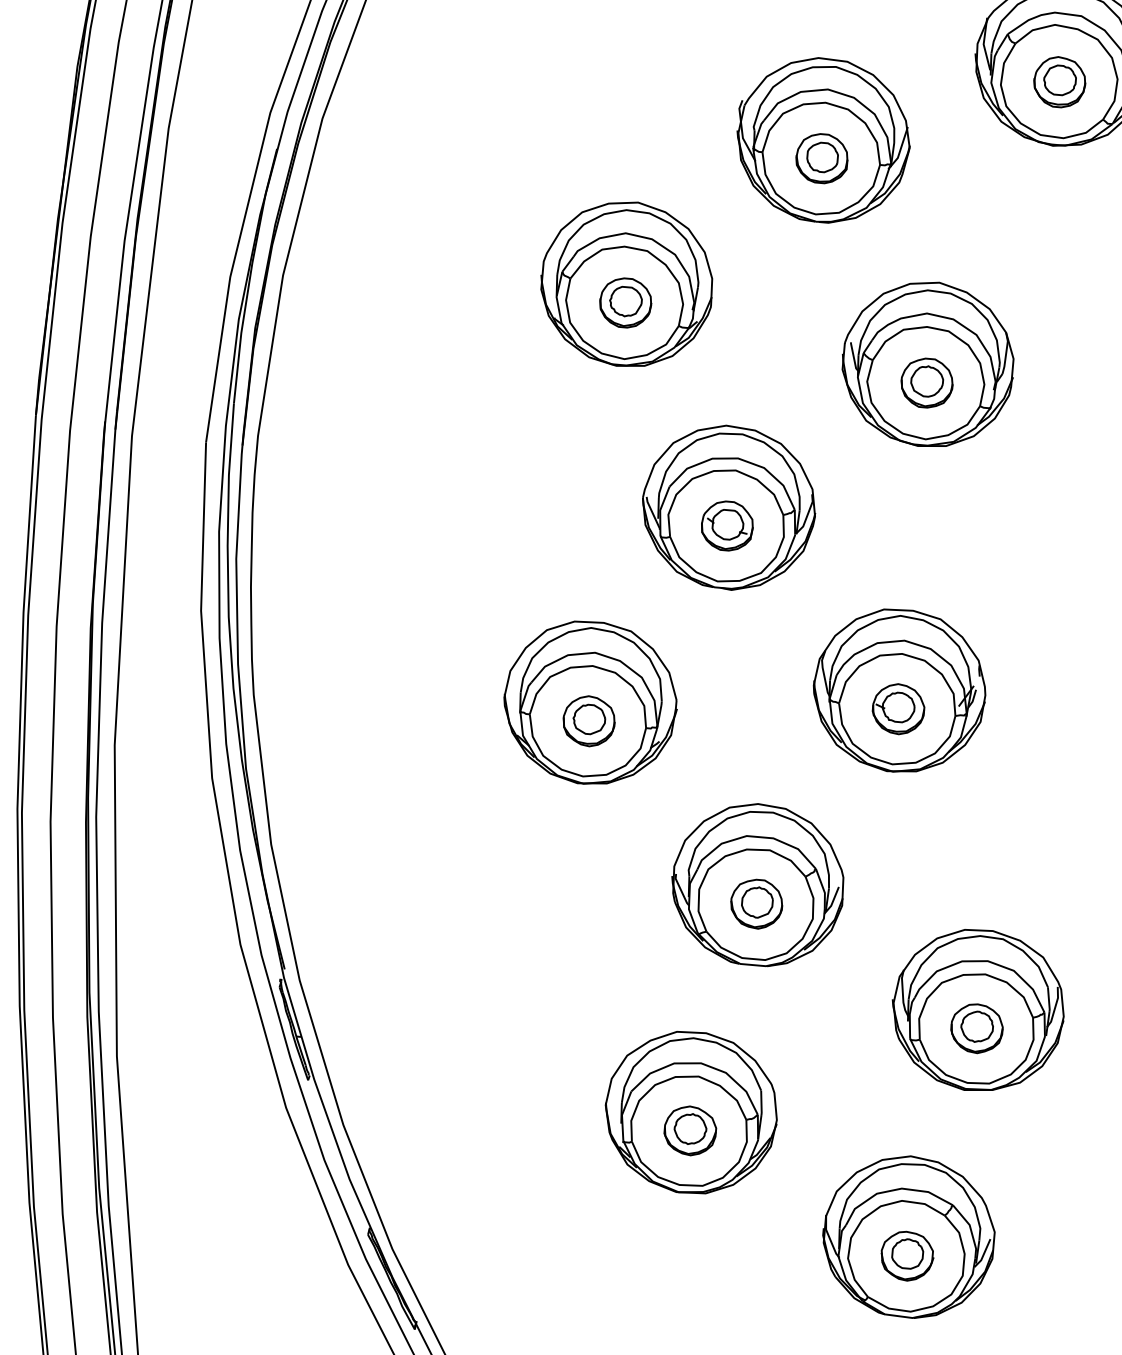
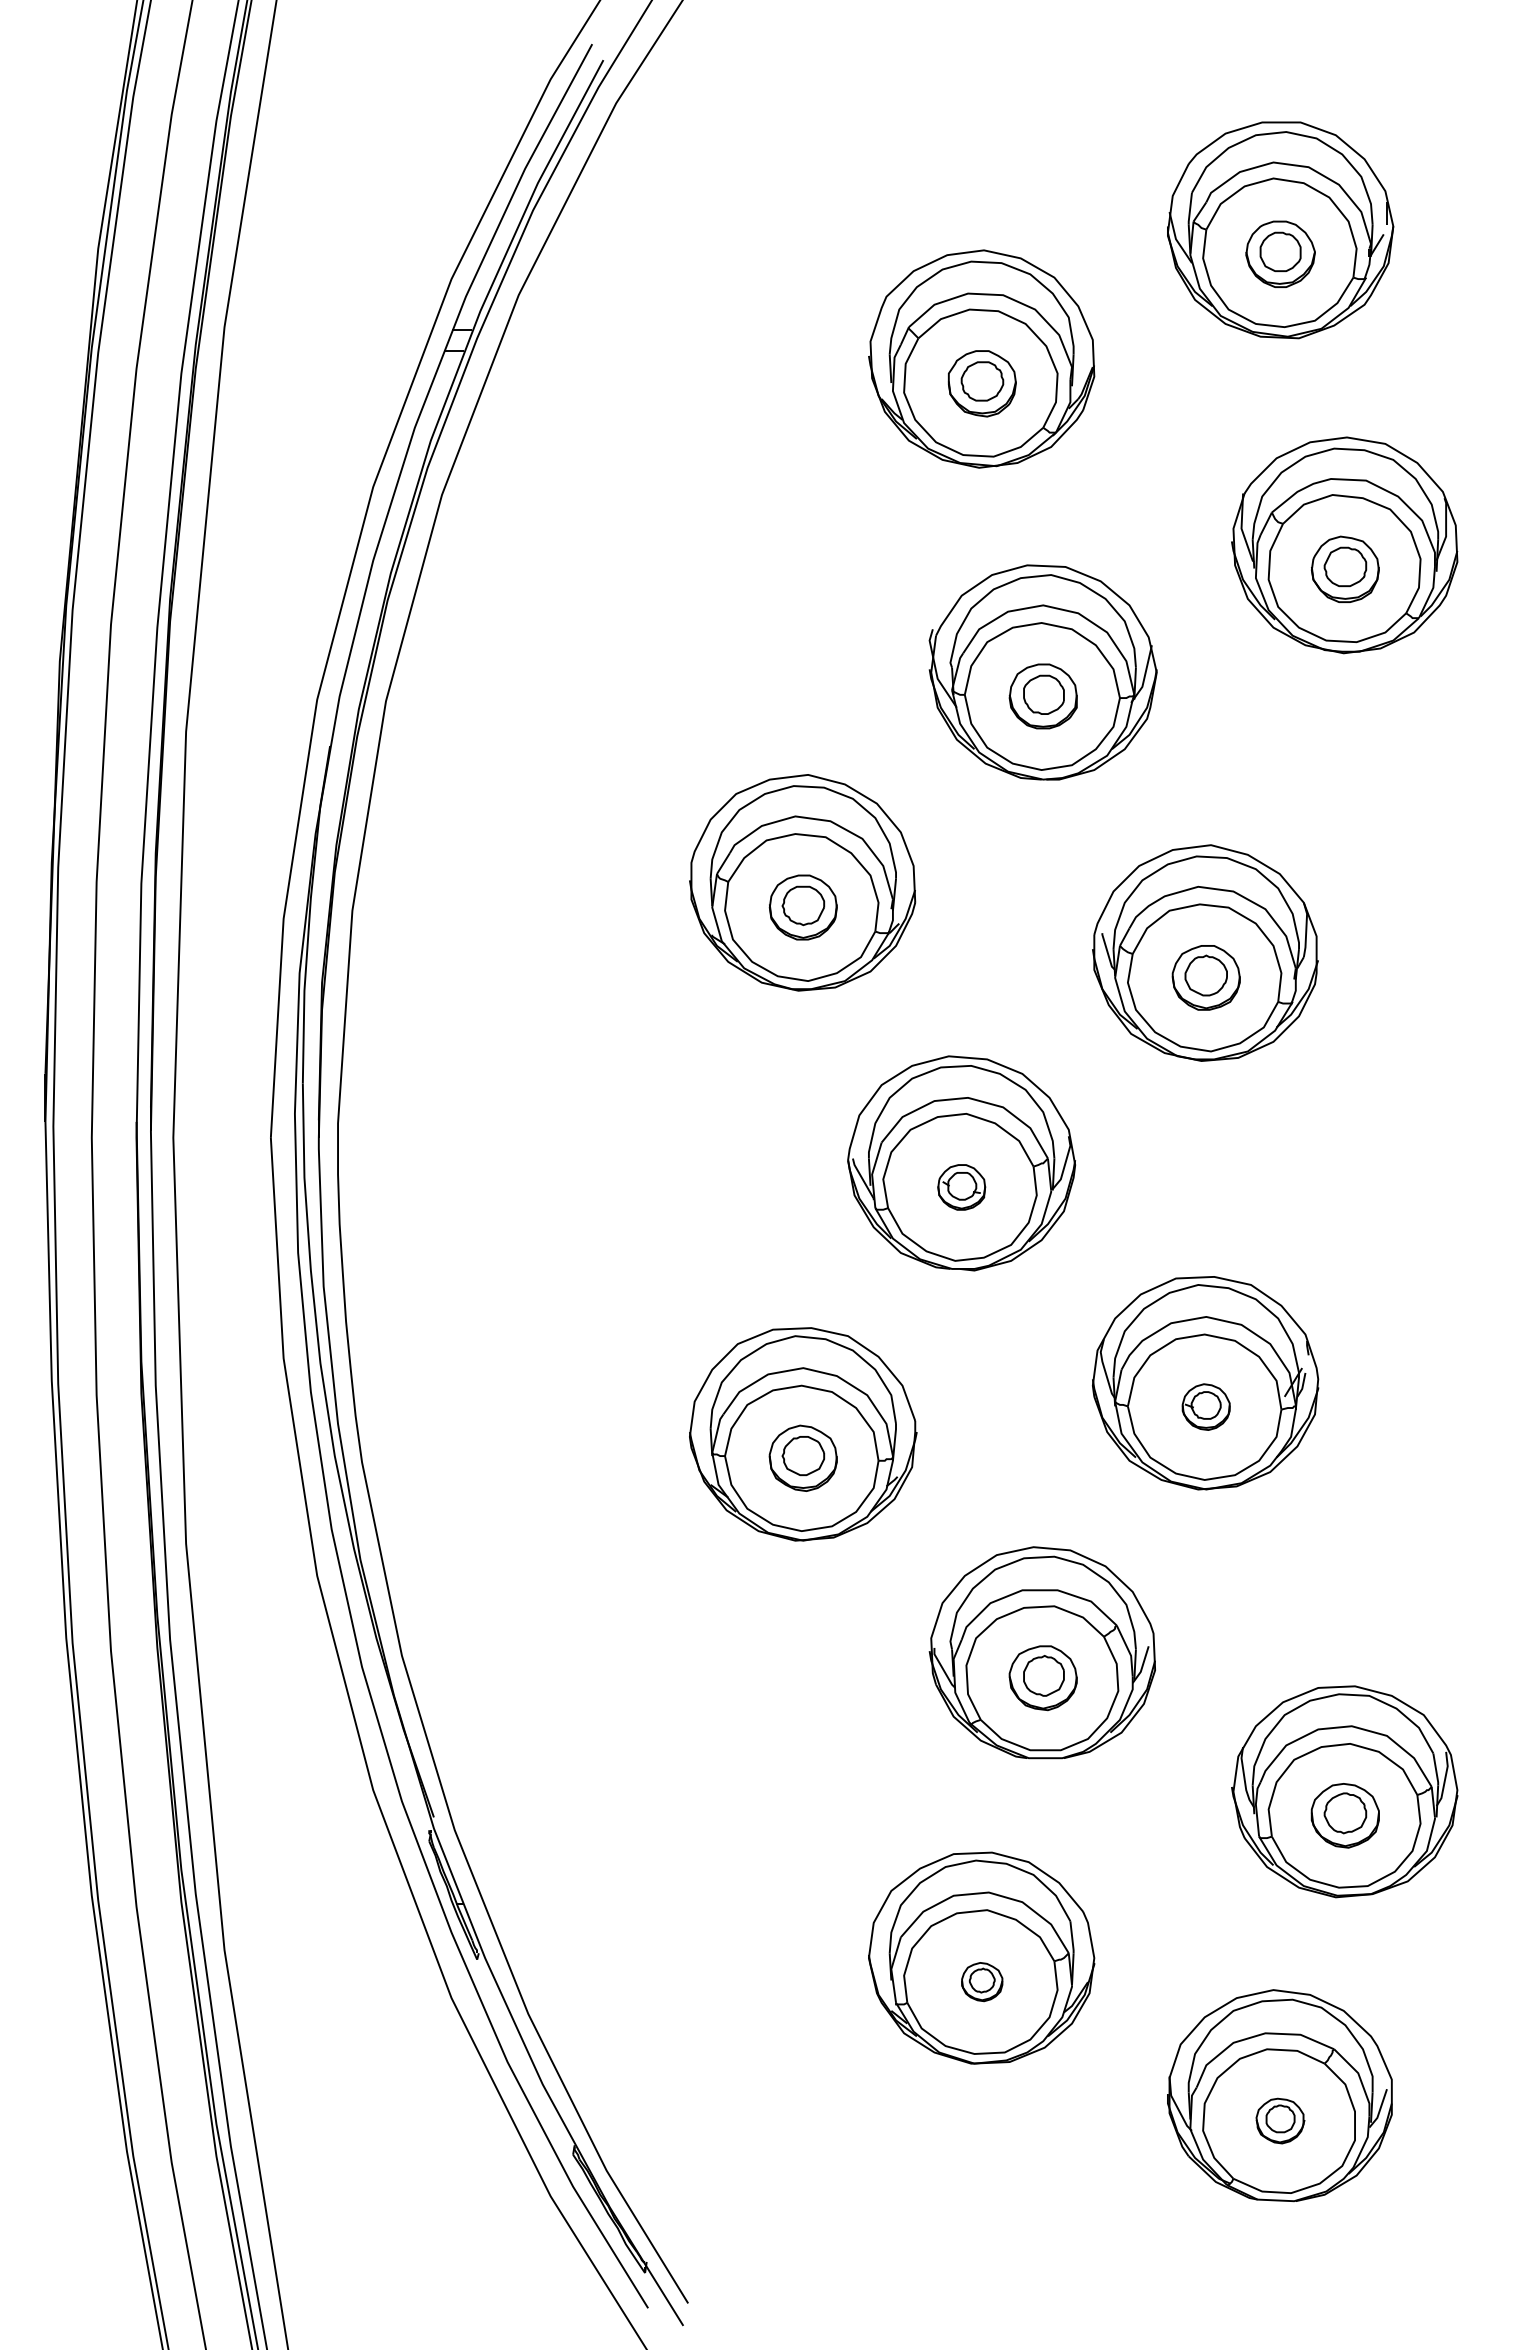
part: (727, 526) -> (961, 1187), size x0.7
part: (897, 708) -> (1205, 1406), size x0.7
part: (689, 1130) -> (981, 1981), size x0.6
part: (907, 1255) -> (1280, 2120), size x0.7

